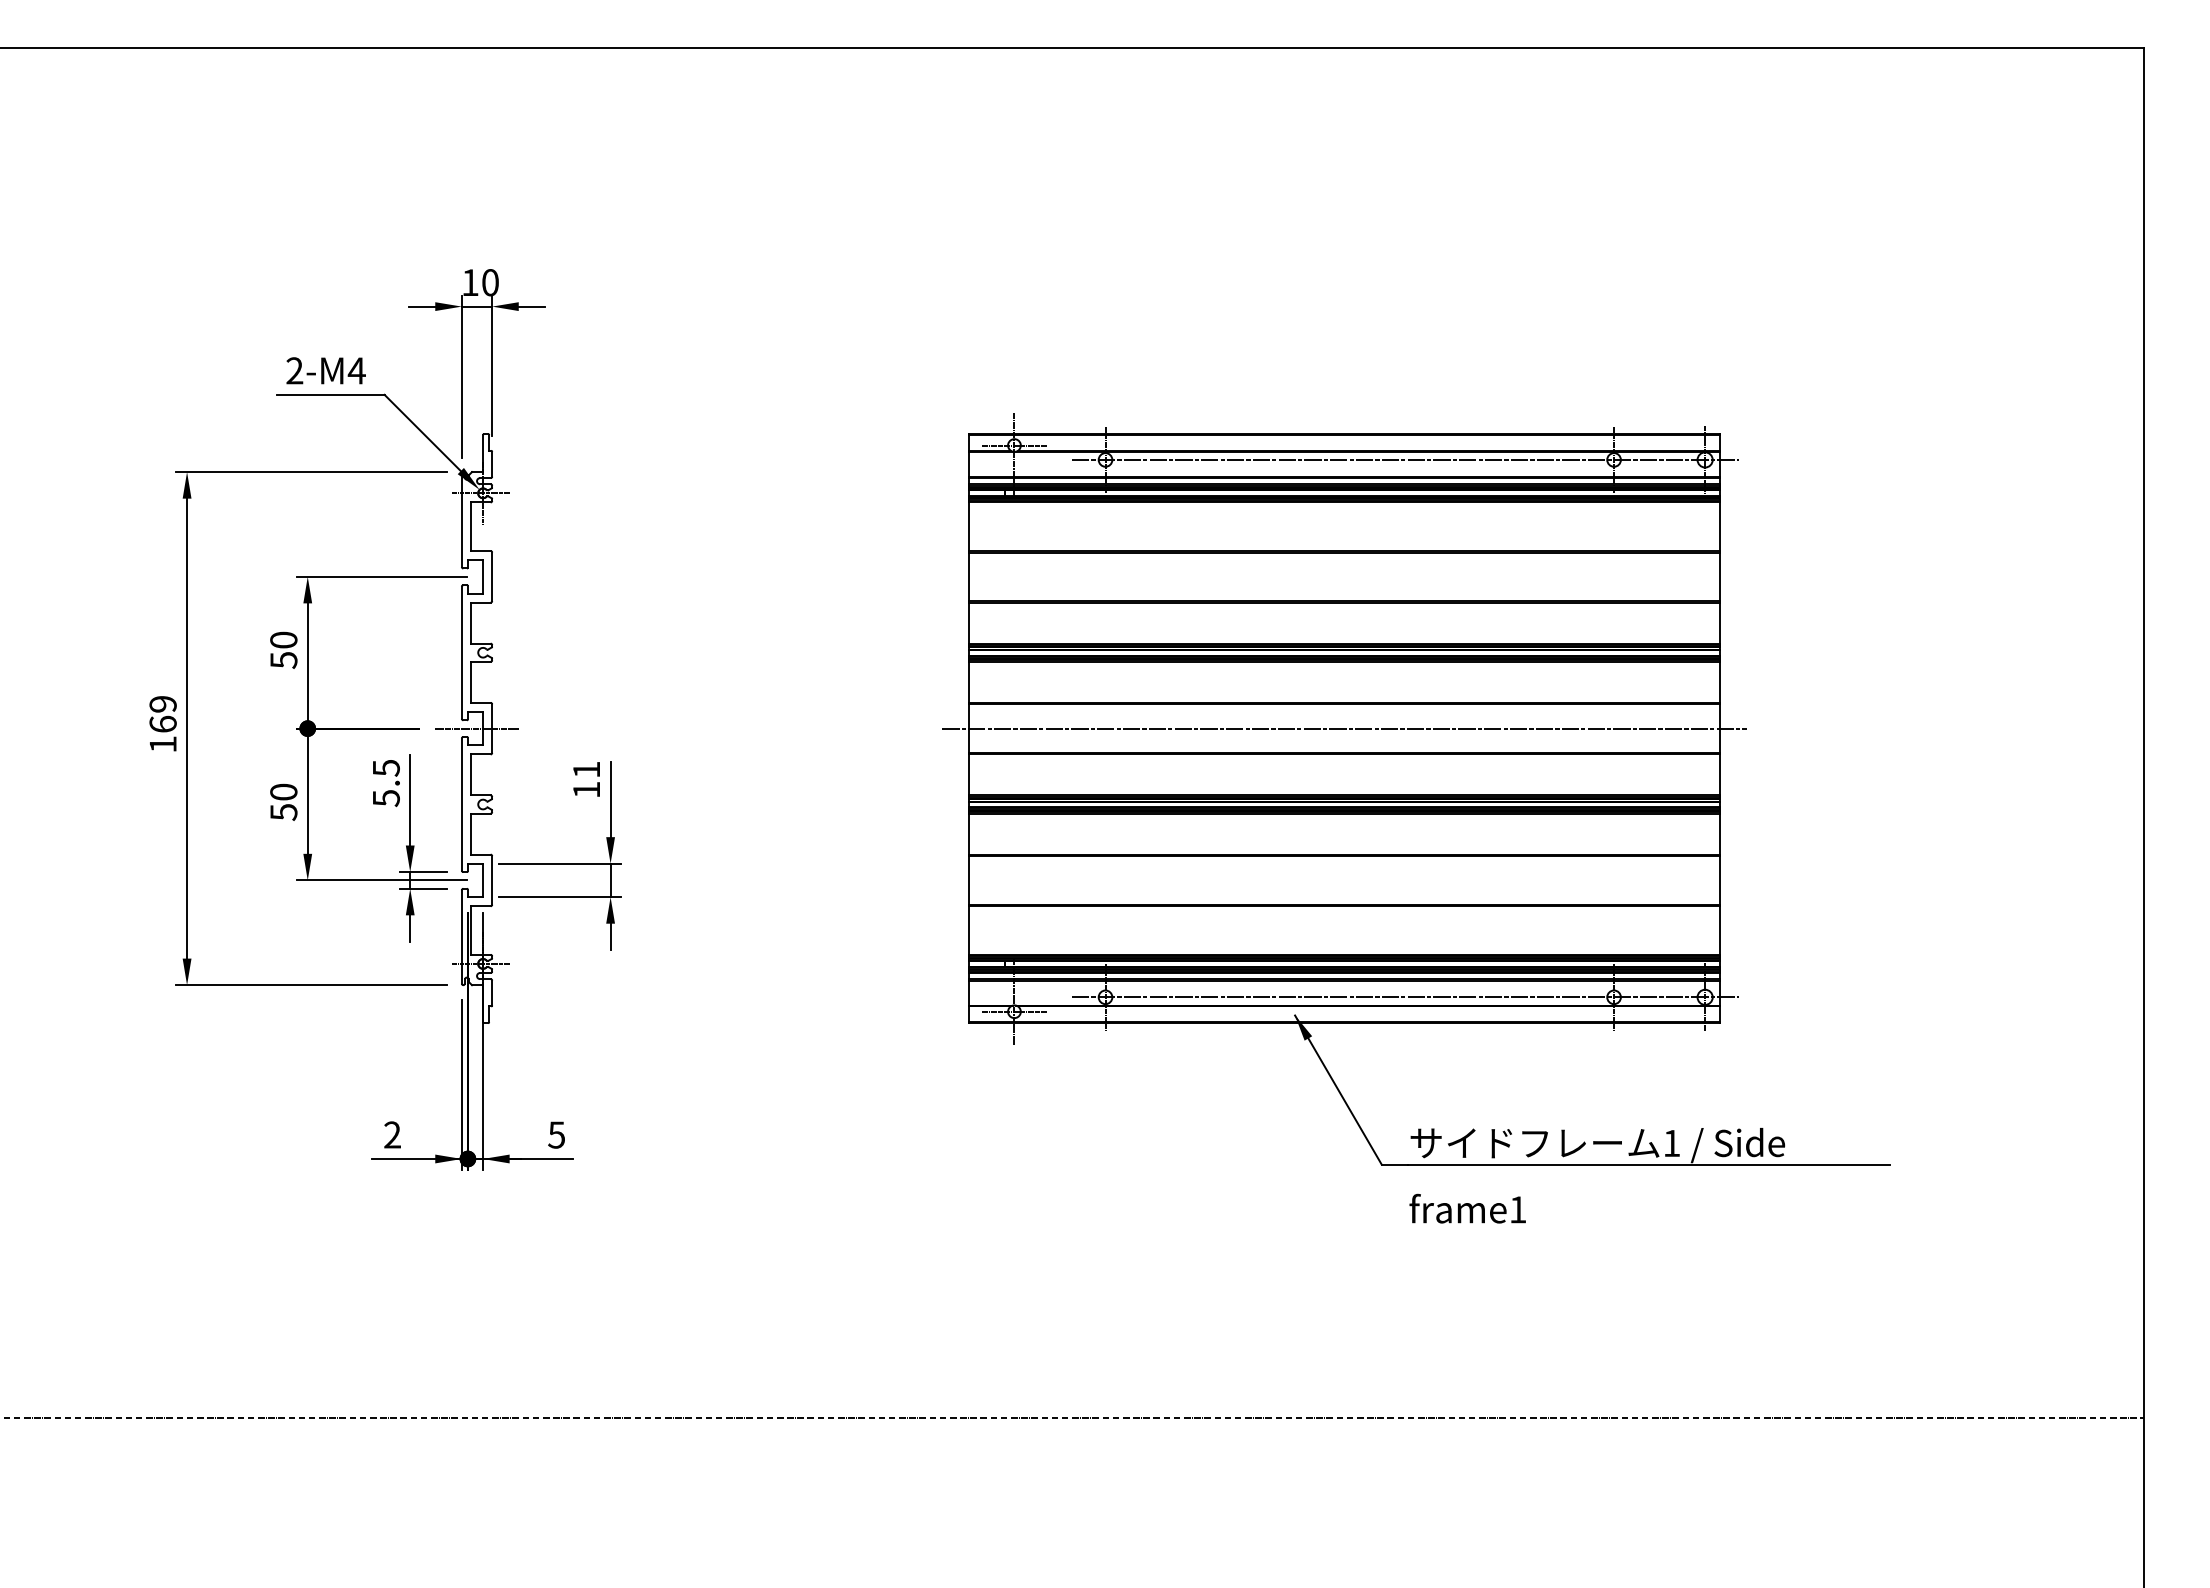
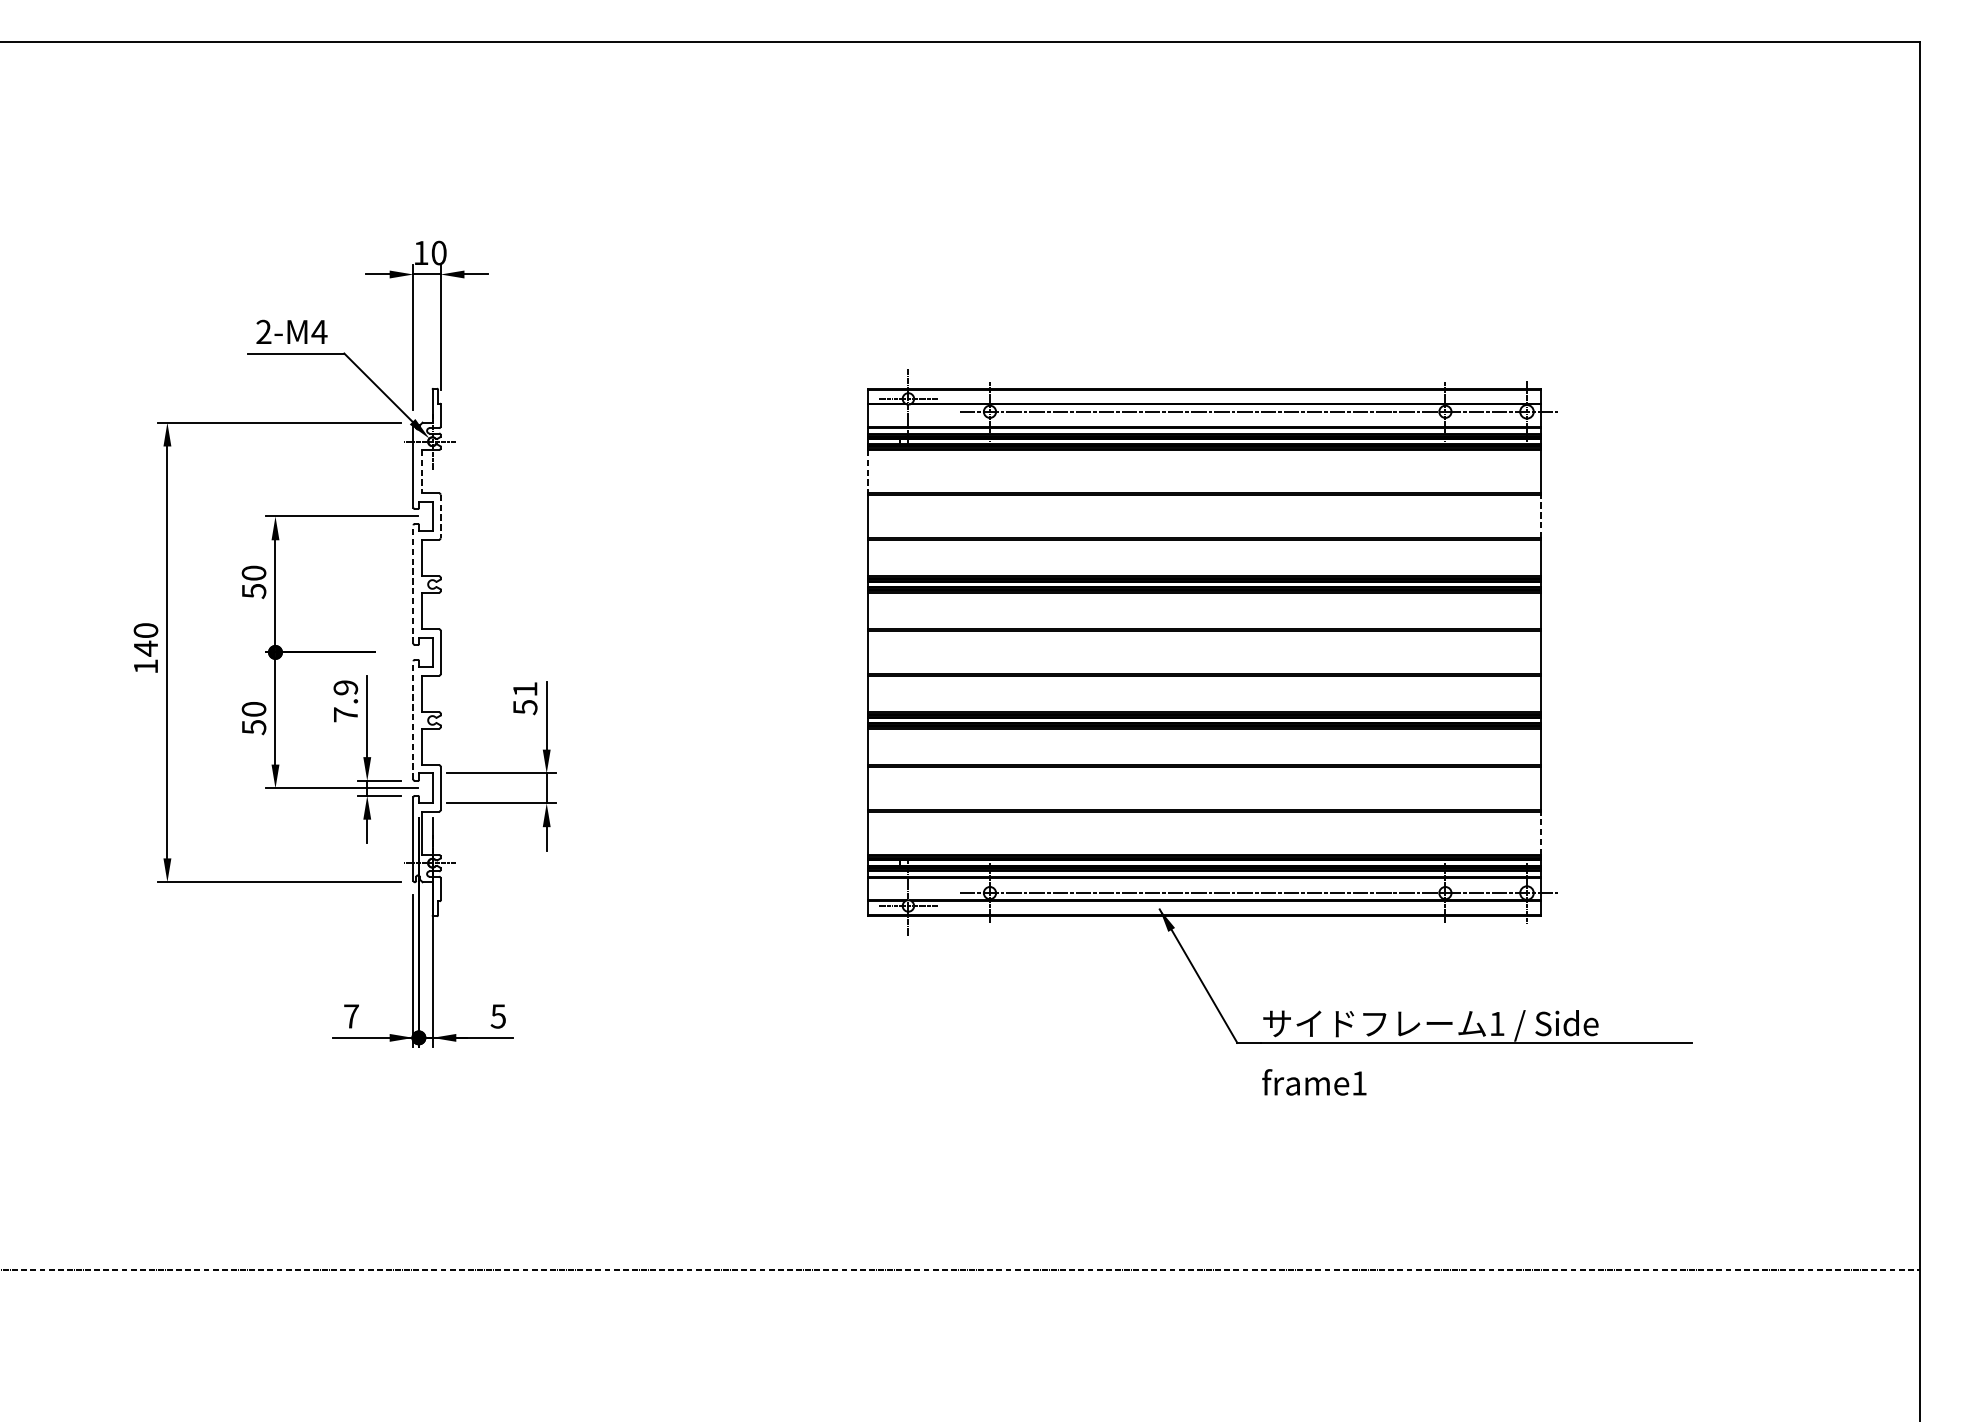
line: (470, 527) -> (421, 472), solid -> dashed
line: (968, 527) -> (867, 472), solid -> dashed
line: (1720, 576) -> (1540, 516), solid -> dashed
line: (492, 577) -> (440, 517), solid -> dashed
line: (461, 652) -> (413, 584), solid -> dashed
text: (162, 714) -> (145, 639), 169 -> 140
line: (476, 728) -> (426, 652), removed
line: (1344, 728) -> (1203, 652), removed
text: (385, 783) -> (345, 701), 5.5 -> 7.9
text: (586, 789) -> (525, 706), 11 -> 51
line: (461, 804) -> (413, 720), solid -> dashed
line: (1720, 930) -> (1540, 833), solid -> dashed
text: (392, 1134) -> (351, 1015), 2 -> 7

